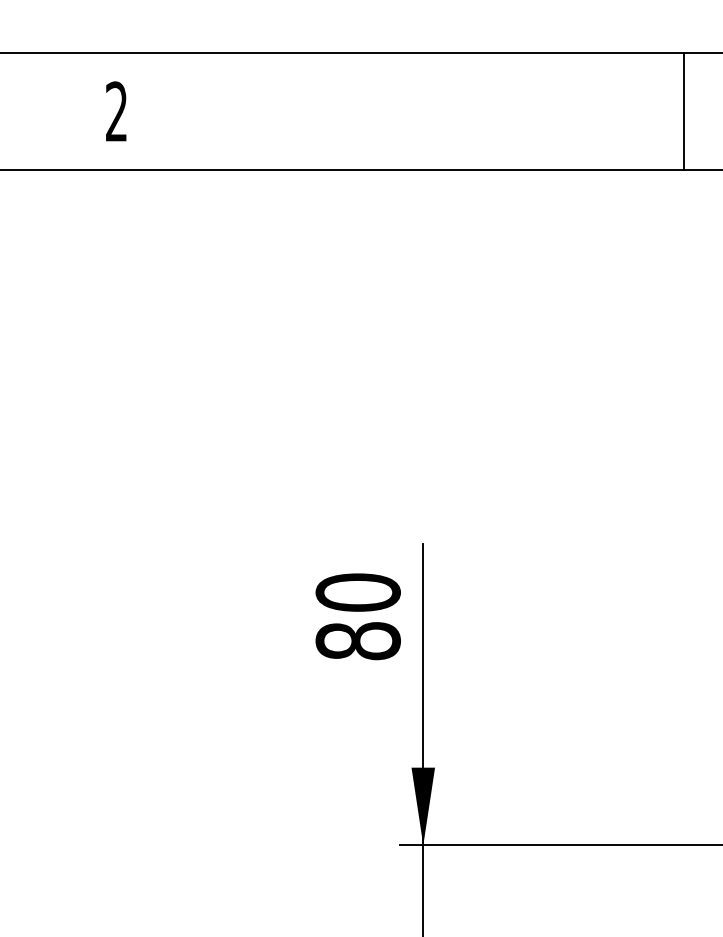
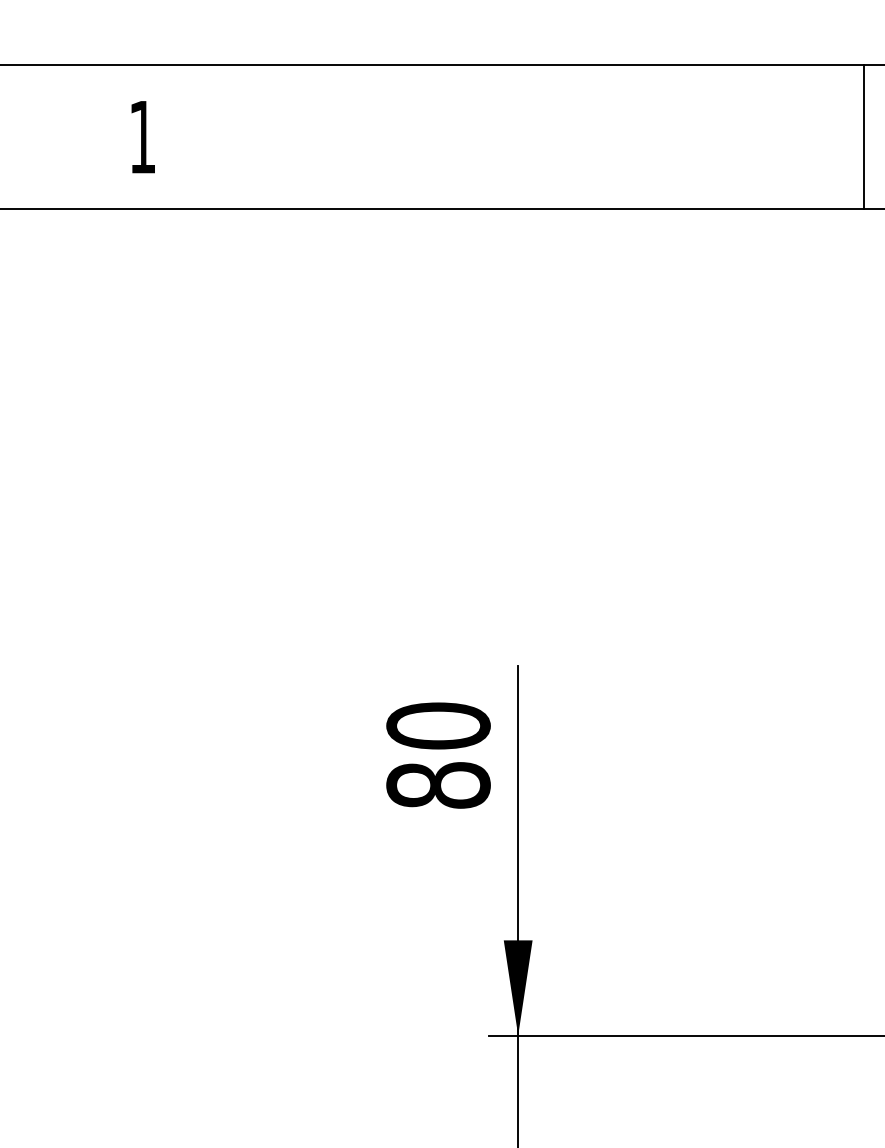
text: (116, 111) -> (142, 136), 2 -> 1
line: (684, 111) -> (865, 136), moved

